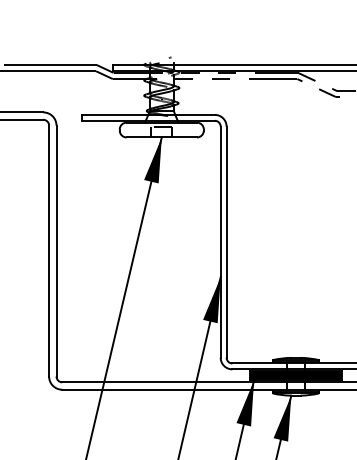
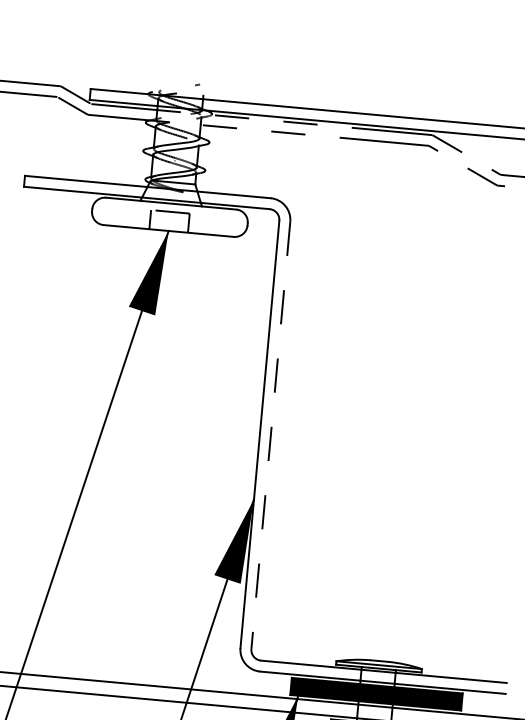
line: (226, 242) -> (270, 436), solid -> dashed

